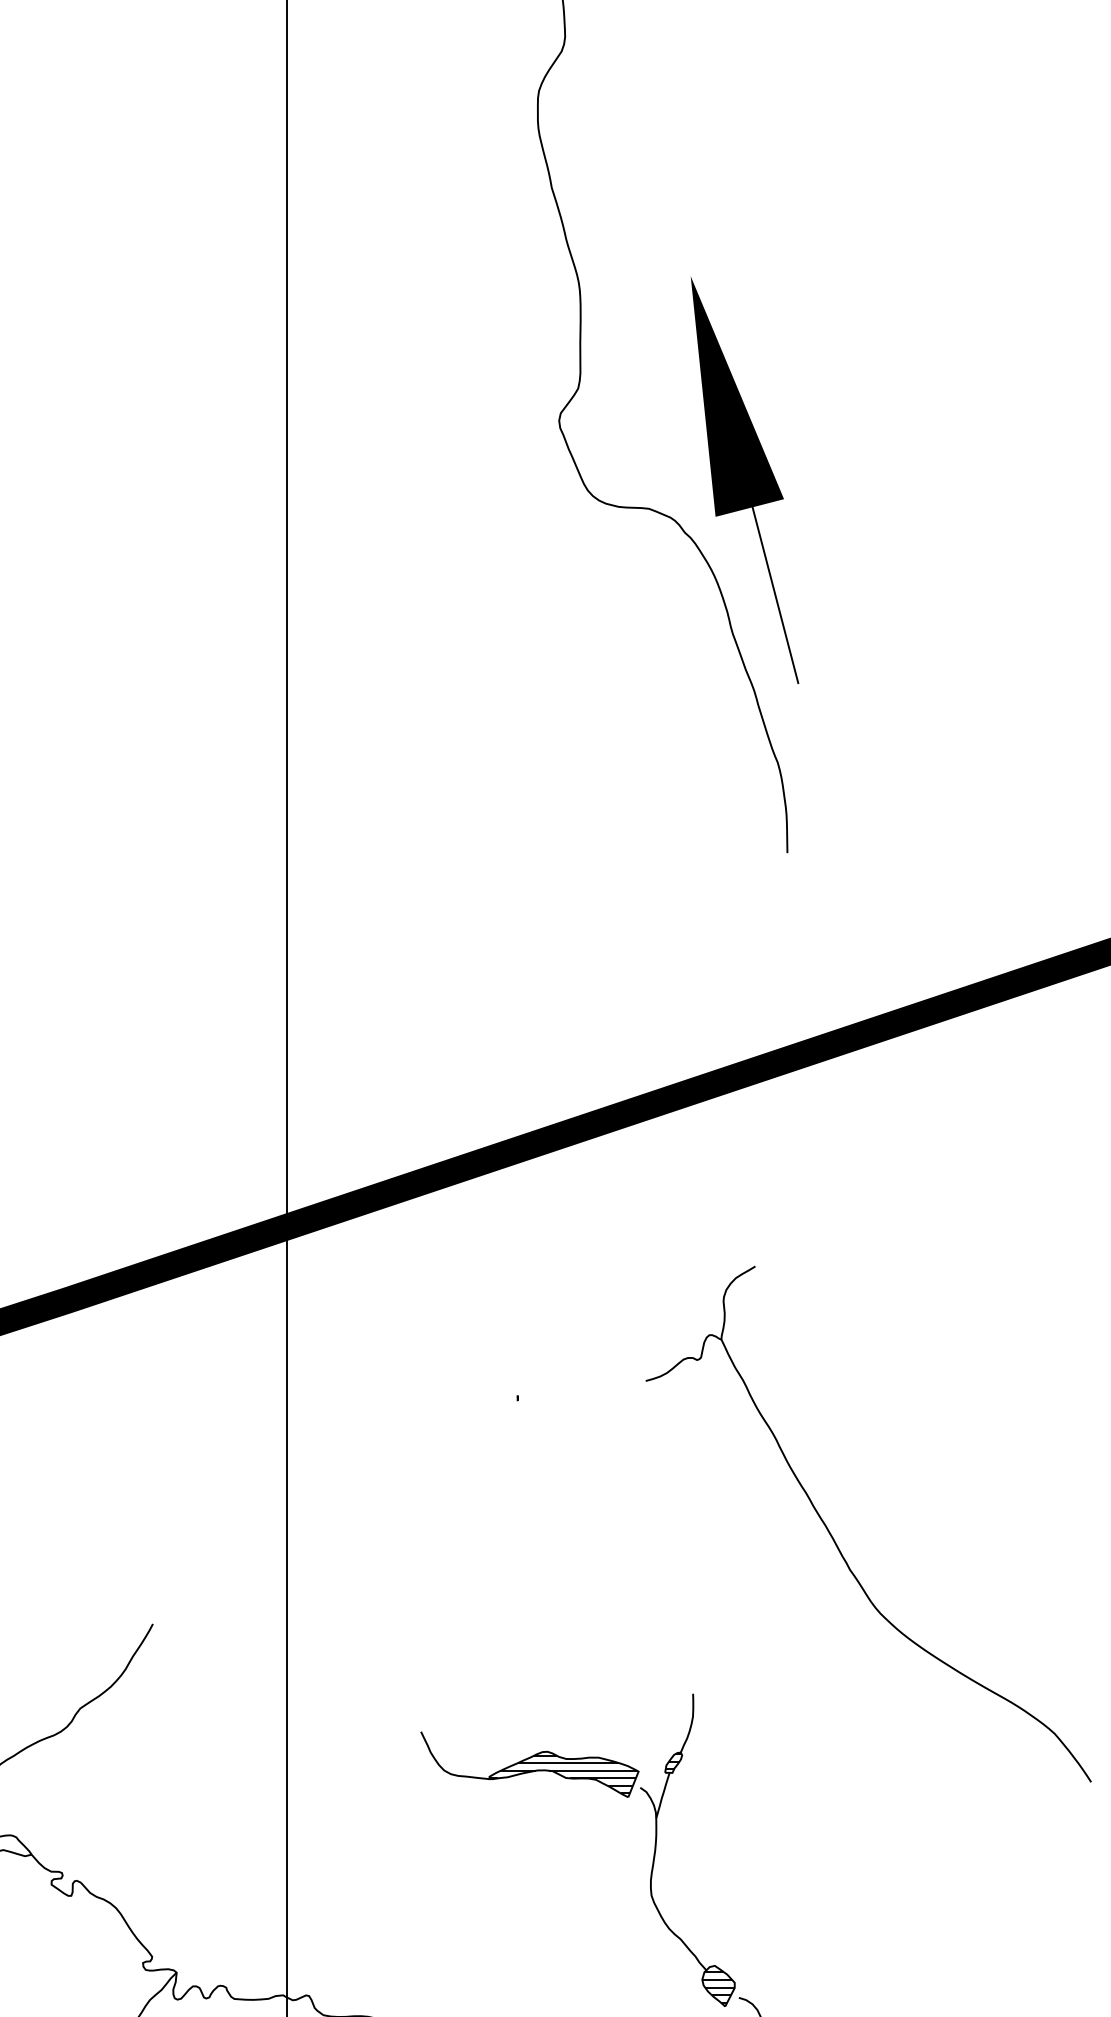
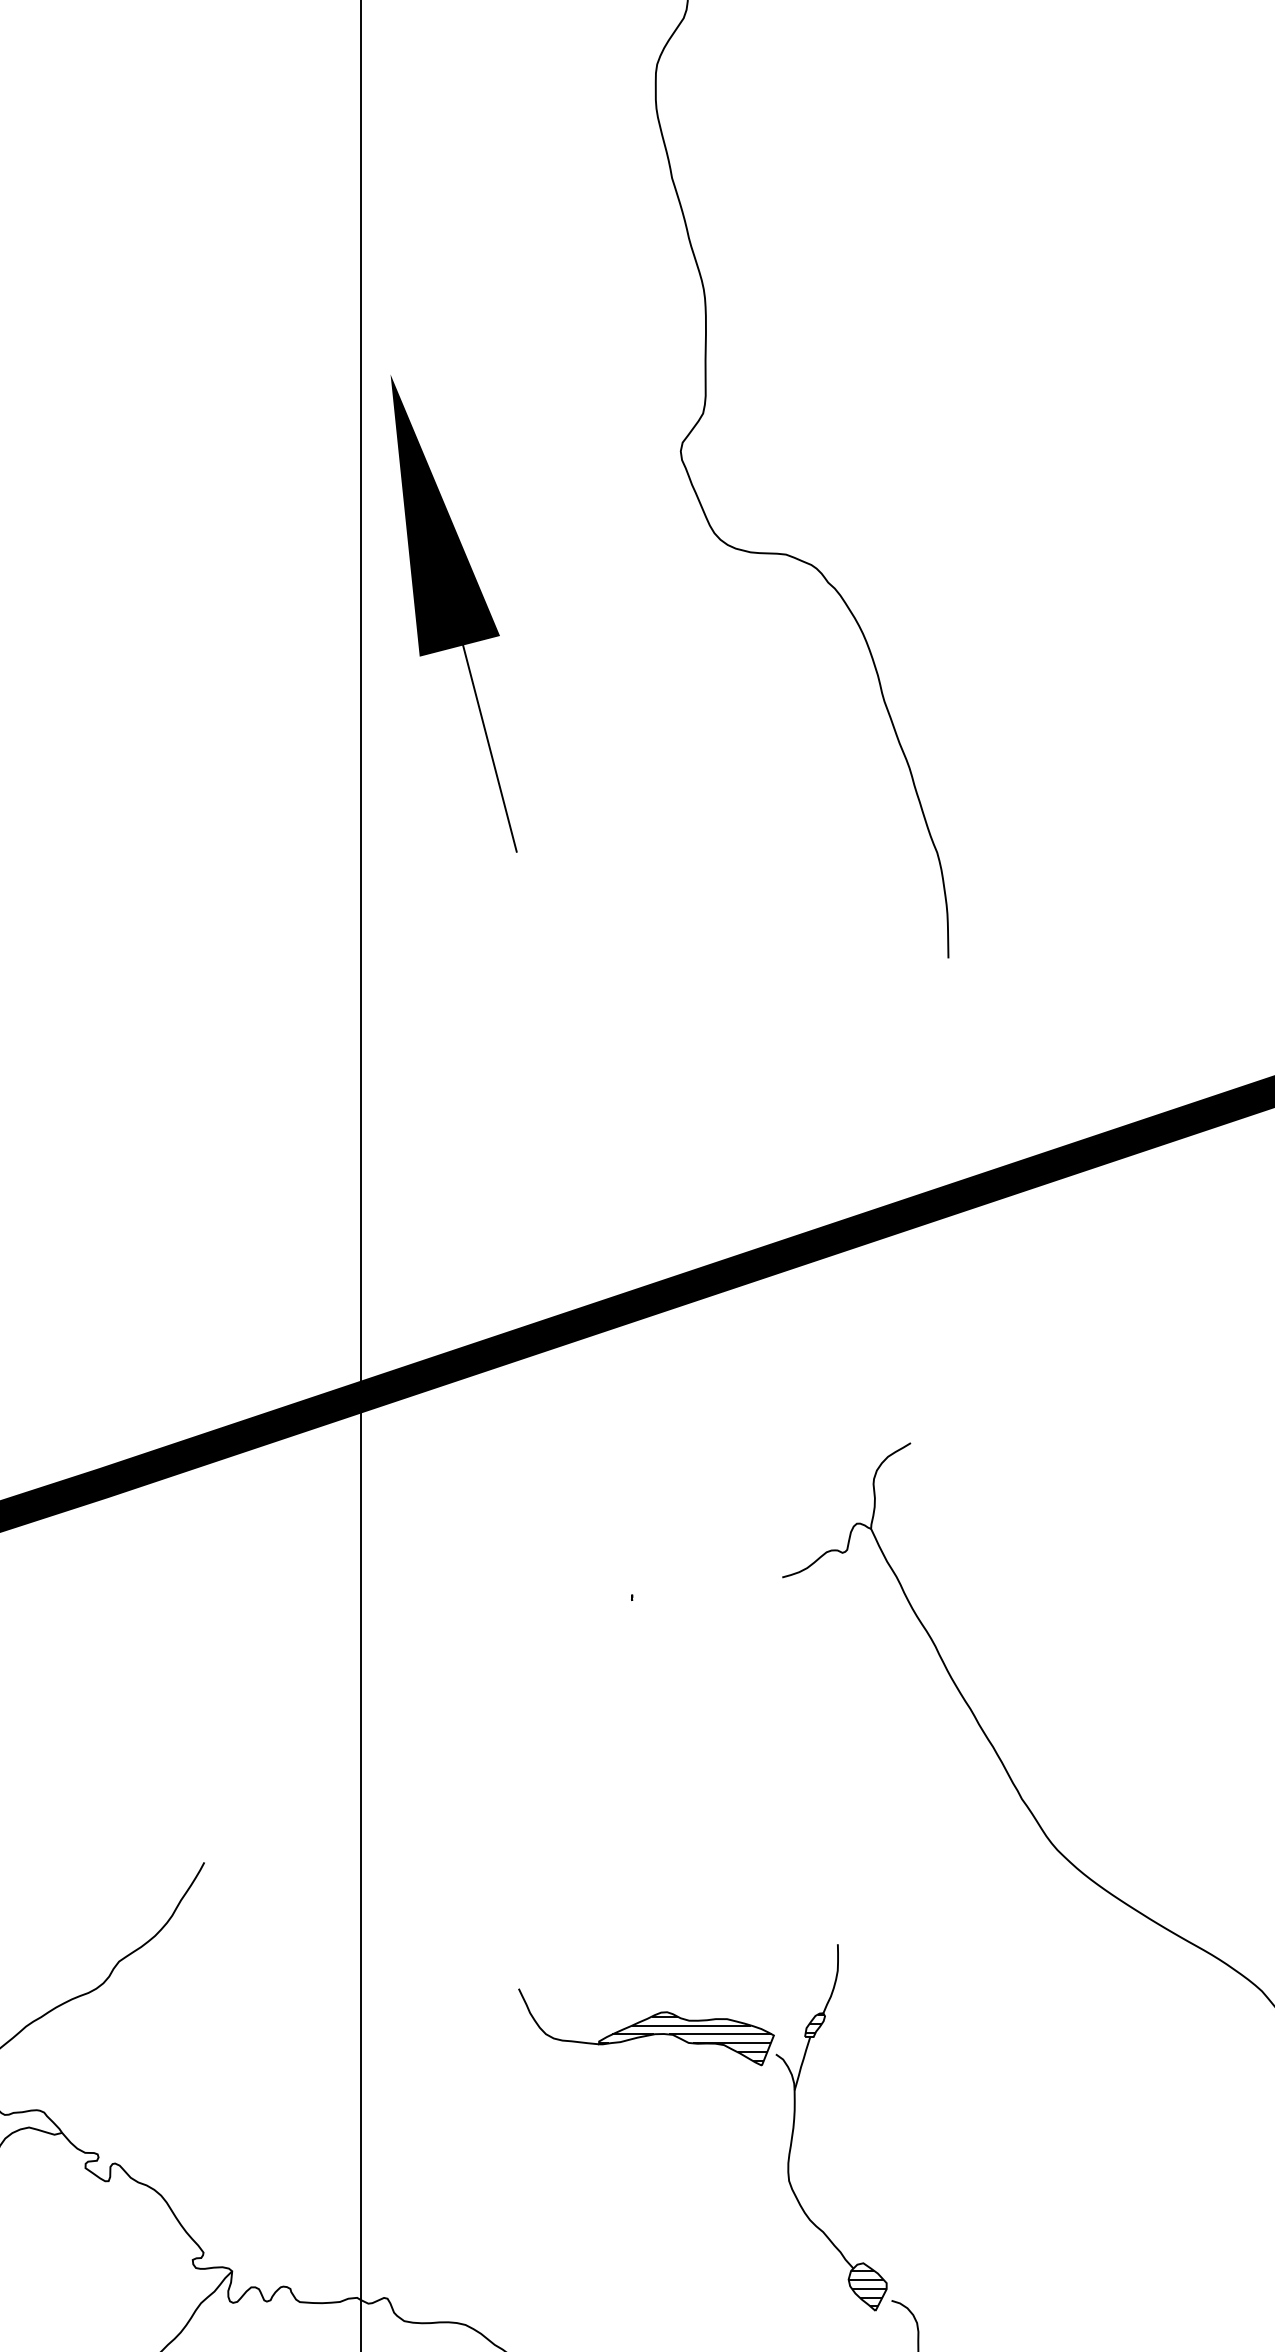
part: (744, 480) -> (453, 614), moved

